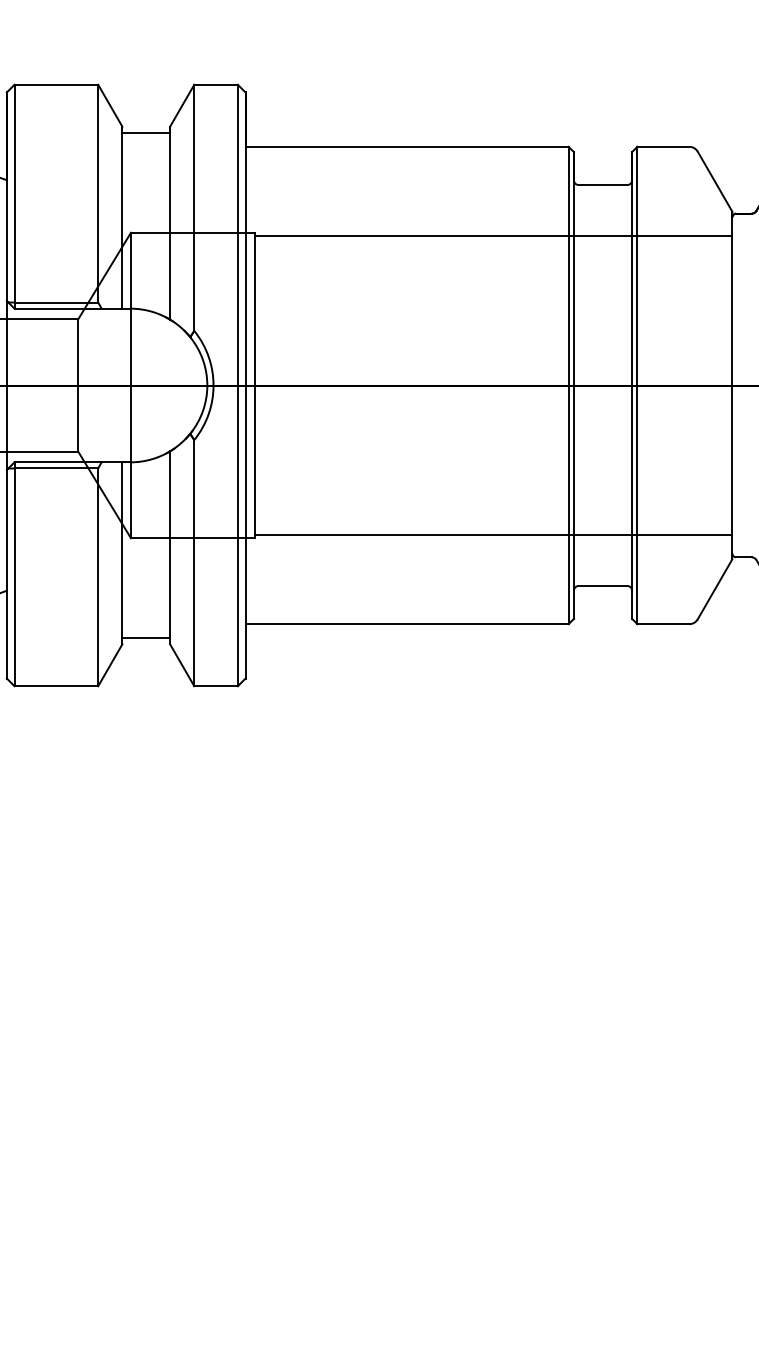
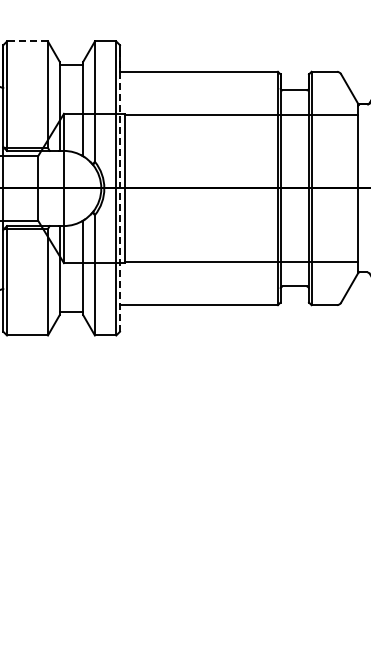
line: (56, 84) -> (27, 41), solid -> dashed
line: (246, 383) -> (120, 187), solid -> dashed

